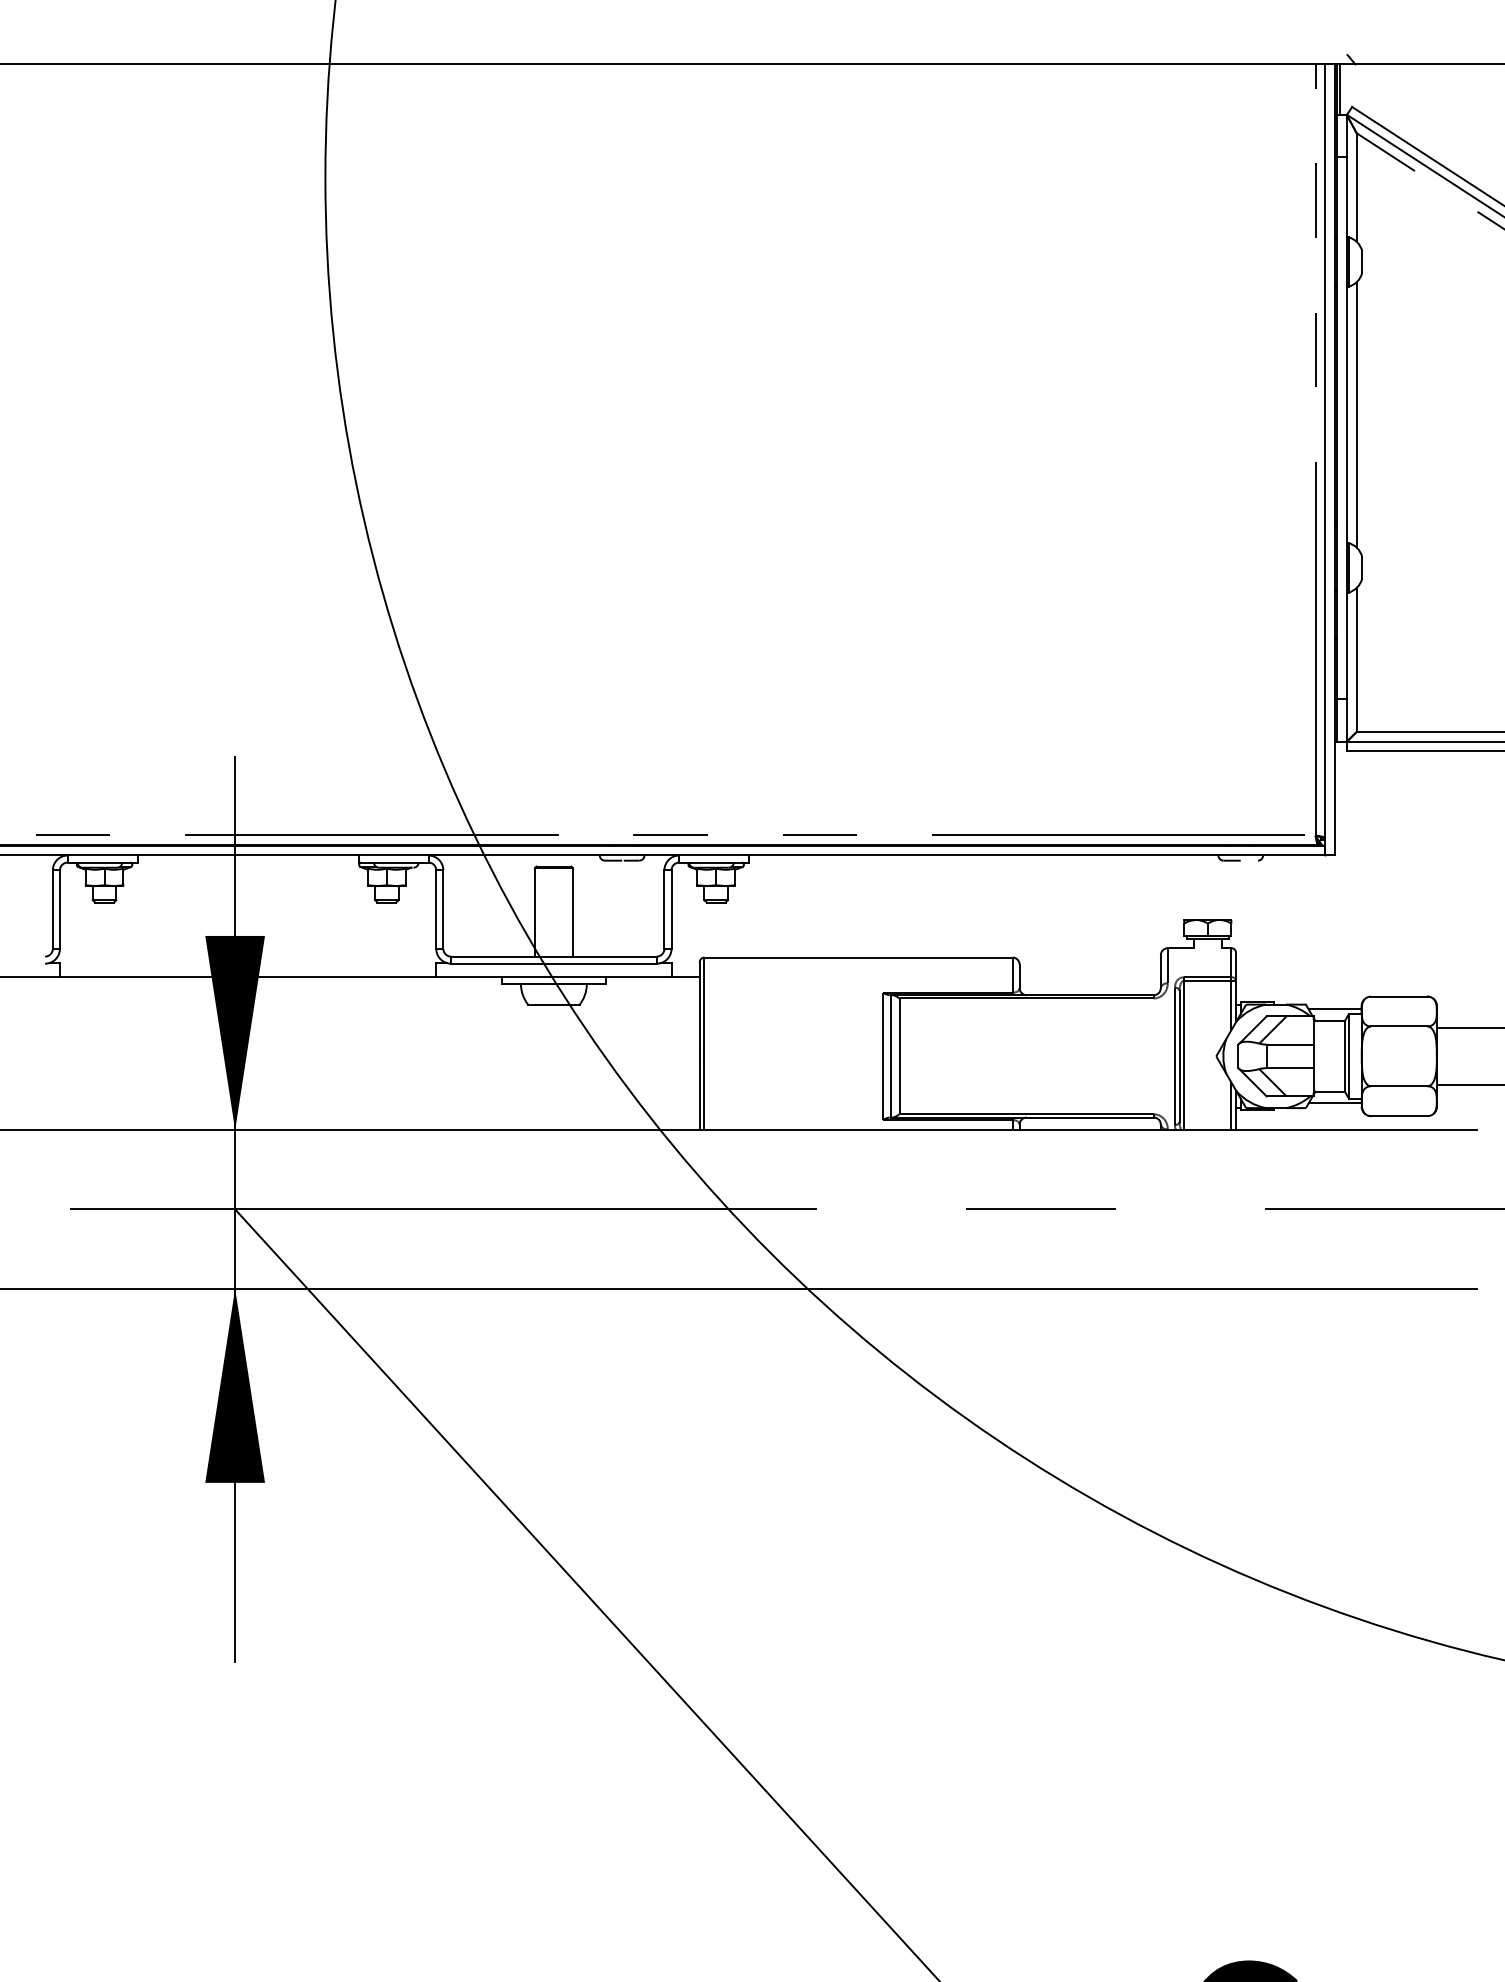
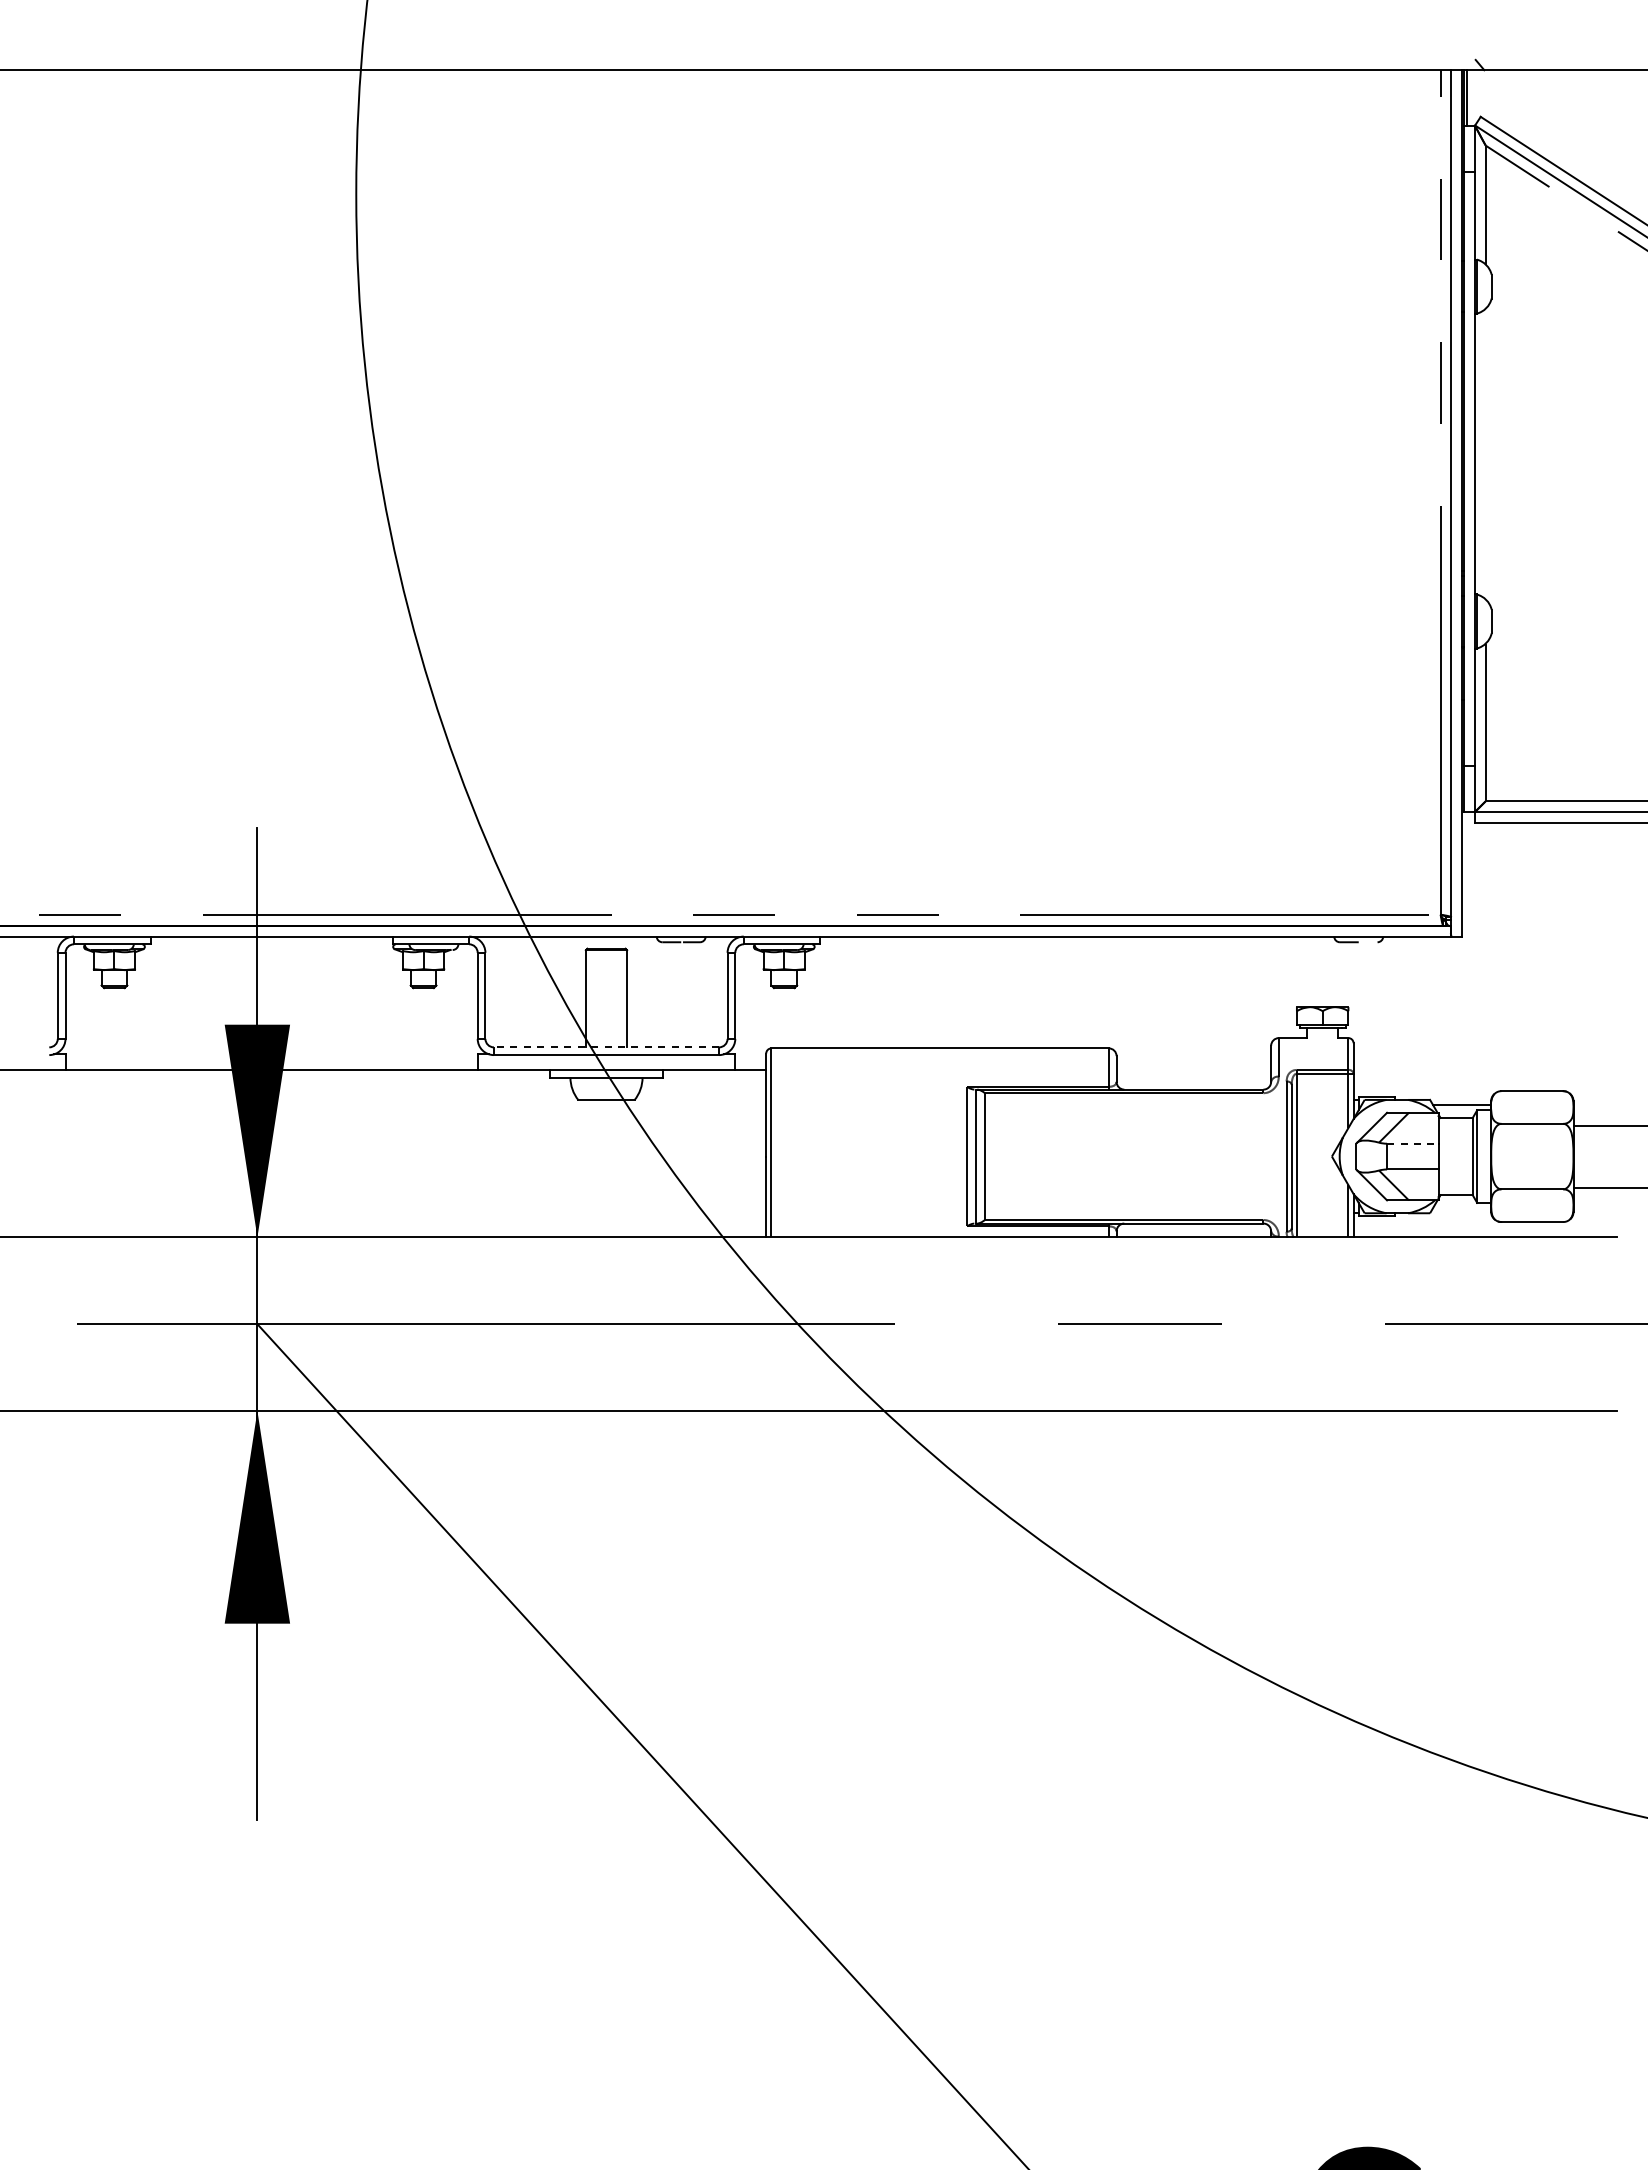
line: (1356, 414) -> (1485, 453), removed
line: (553, 956) -> (606, 1047), solid -> dashed
line: (1289, 1044) -> (1412, 1143), solid -> dashed
line: (1335, 1103) -> (1462, 1208), removed

